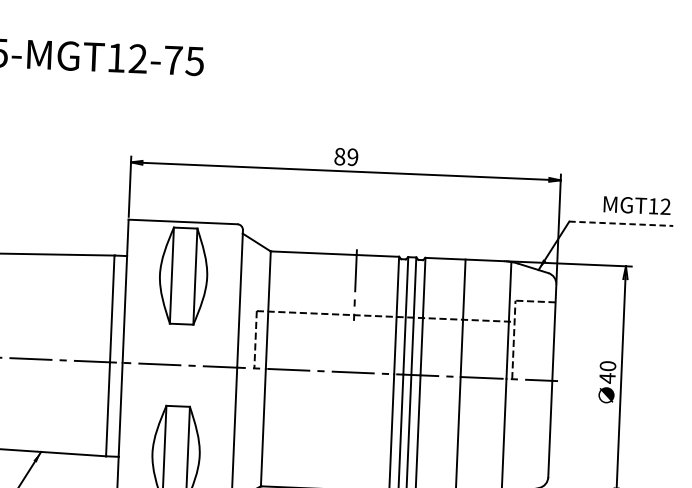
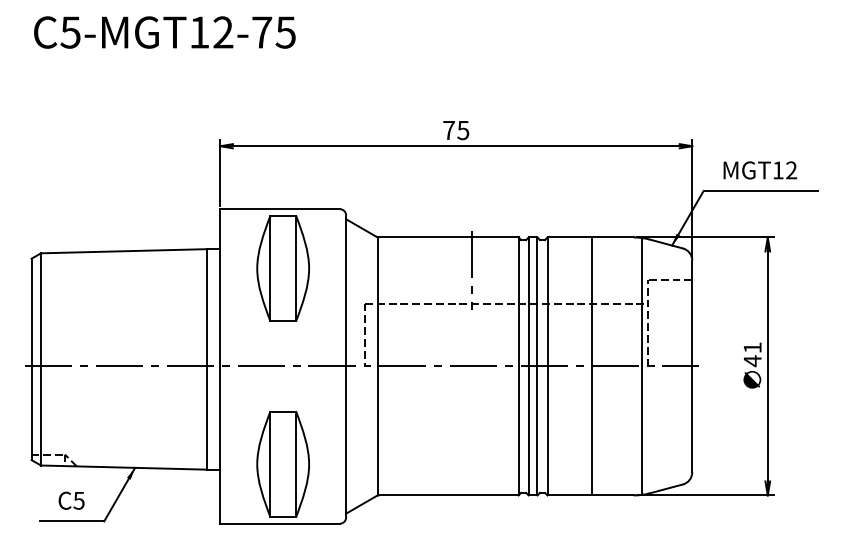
text: (346, 157) -> (456, 130), 89 -> 75
text: (637, 205) -> (760, 170), moved
line: (622, 224) -> (761, 191), dashed -> solid
text: (607, 365) -> (752, 347), 40 -> 41

